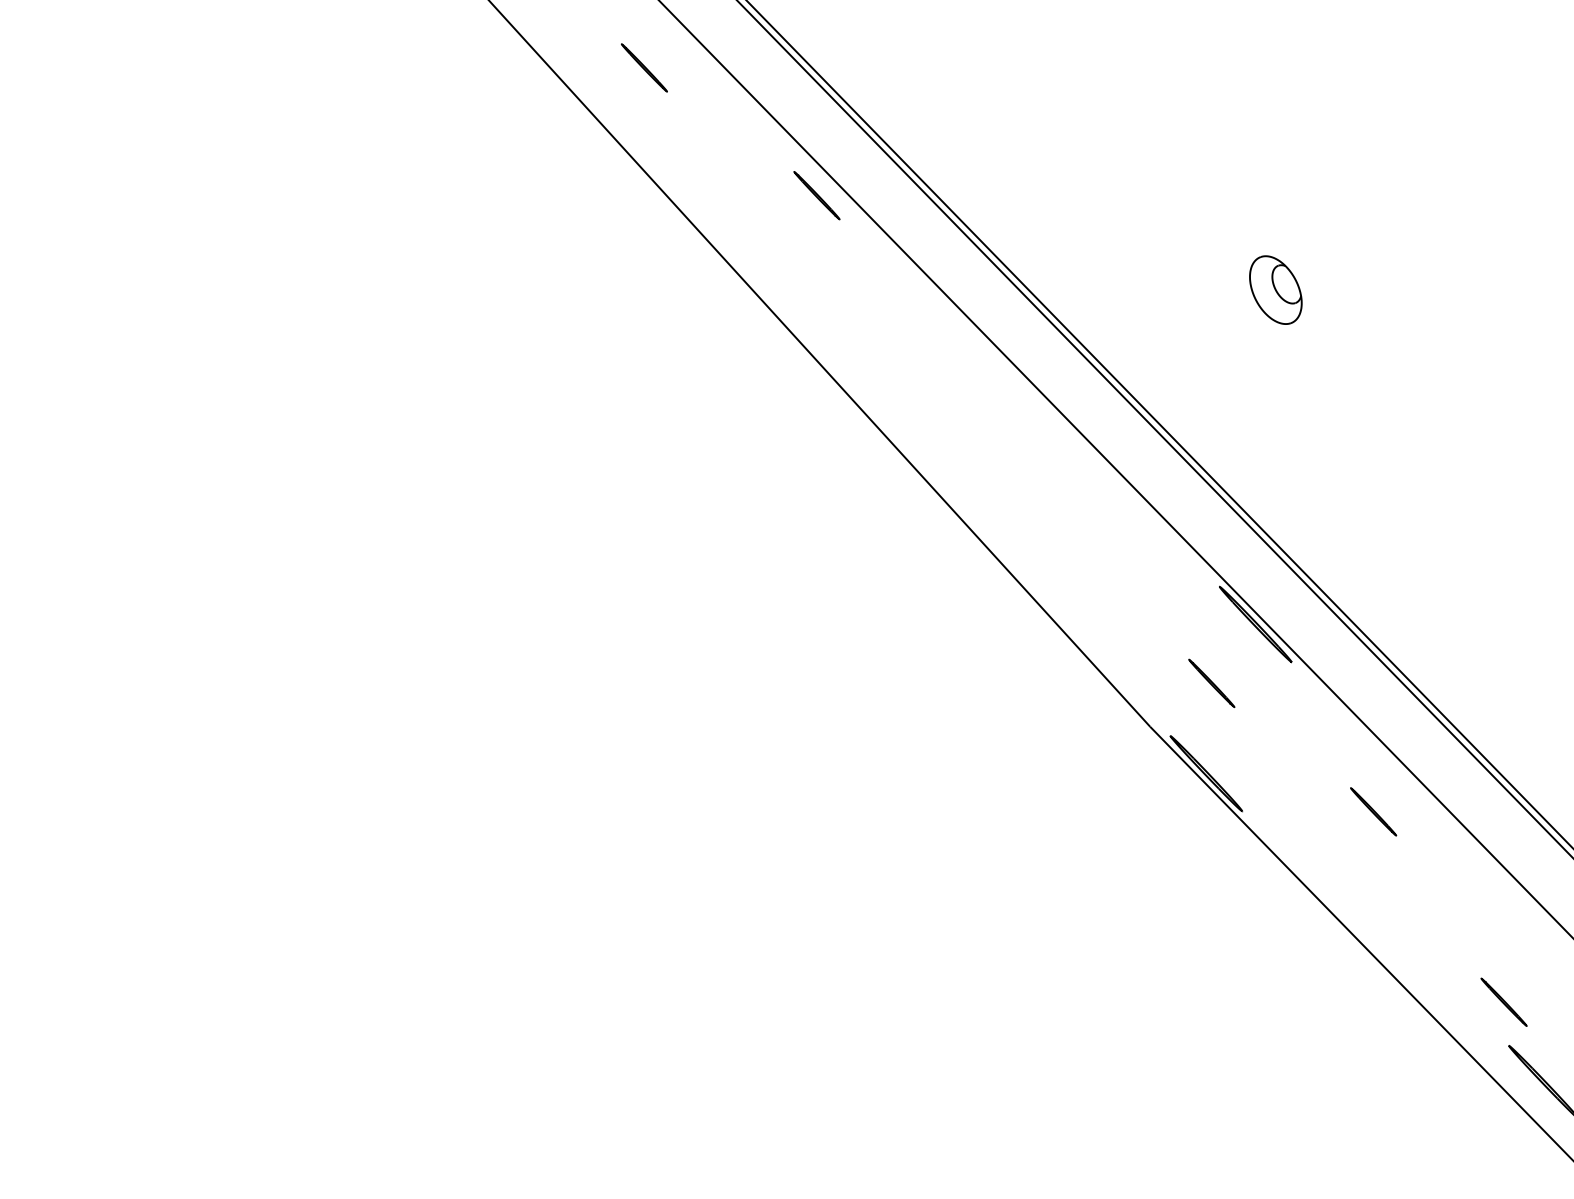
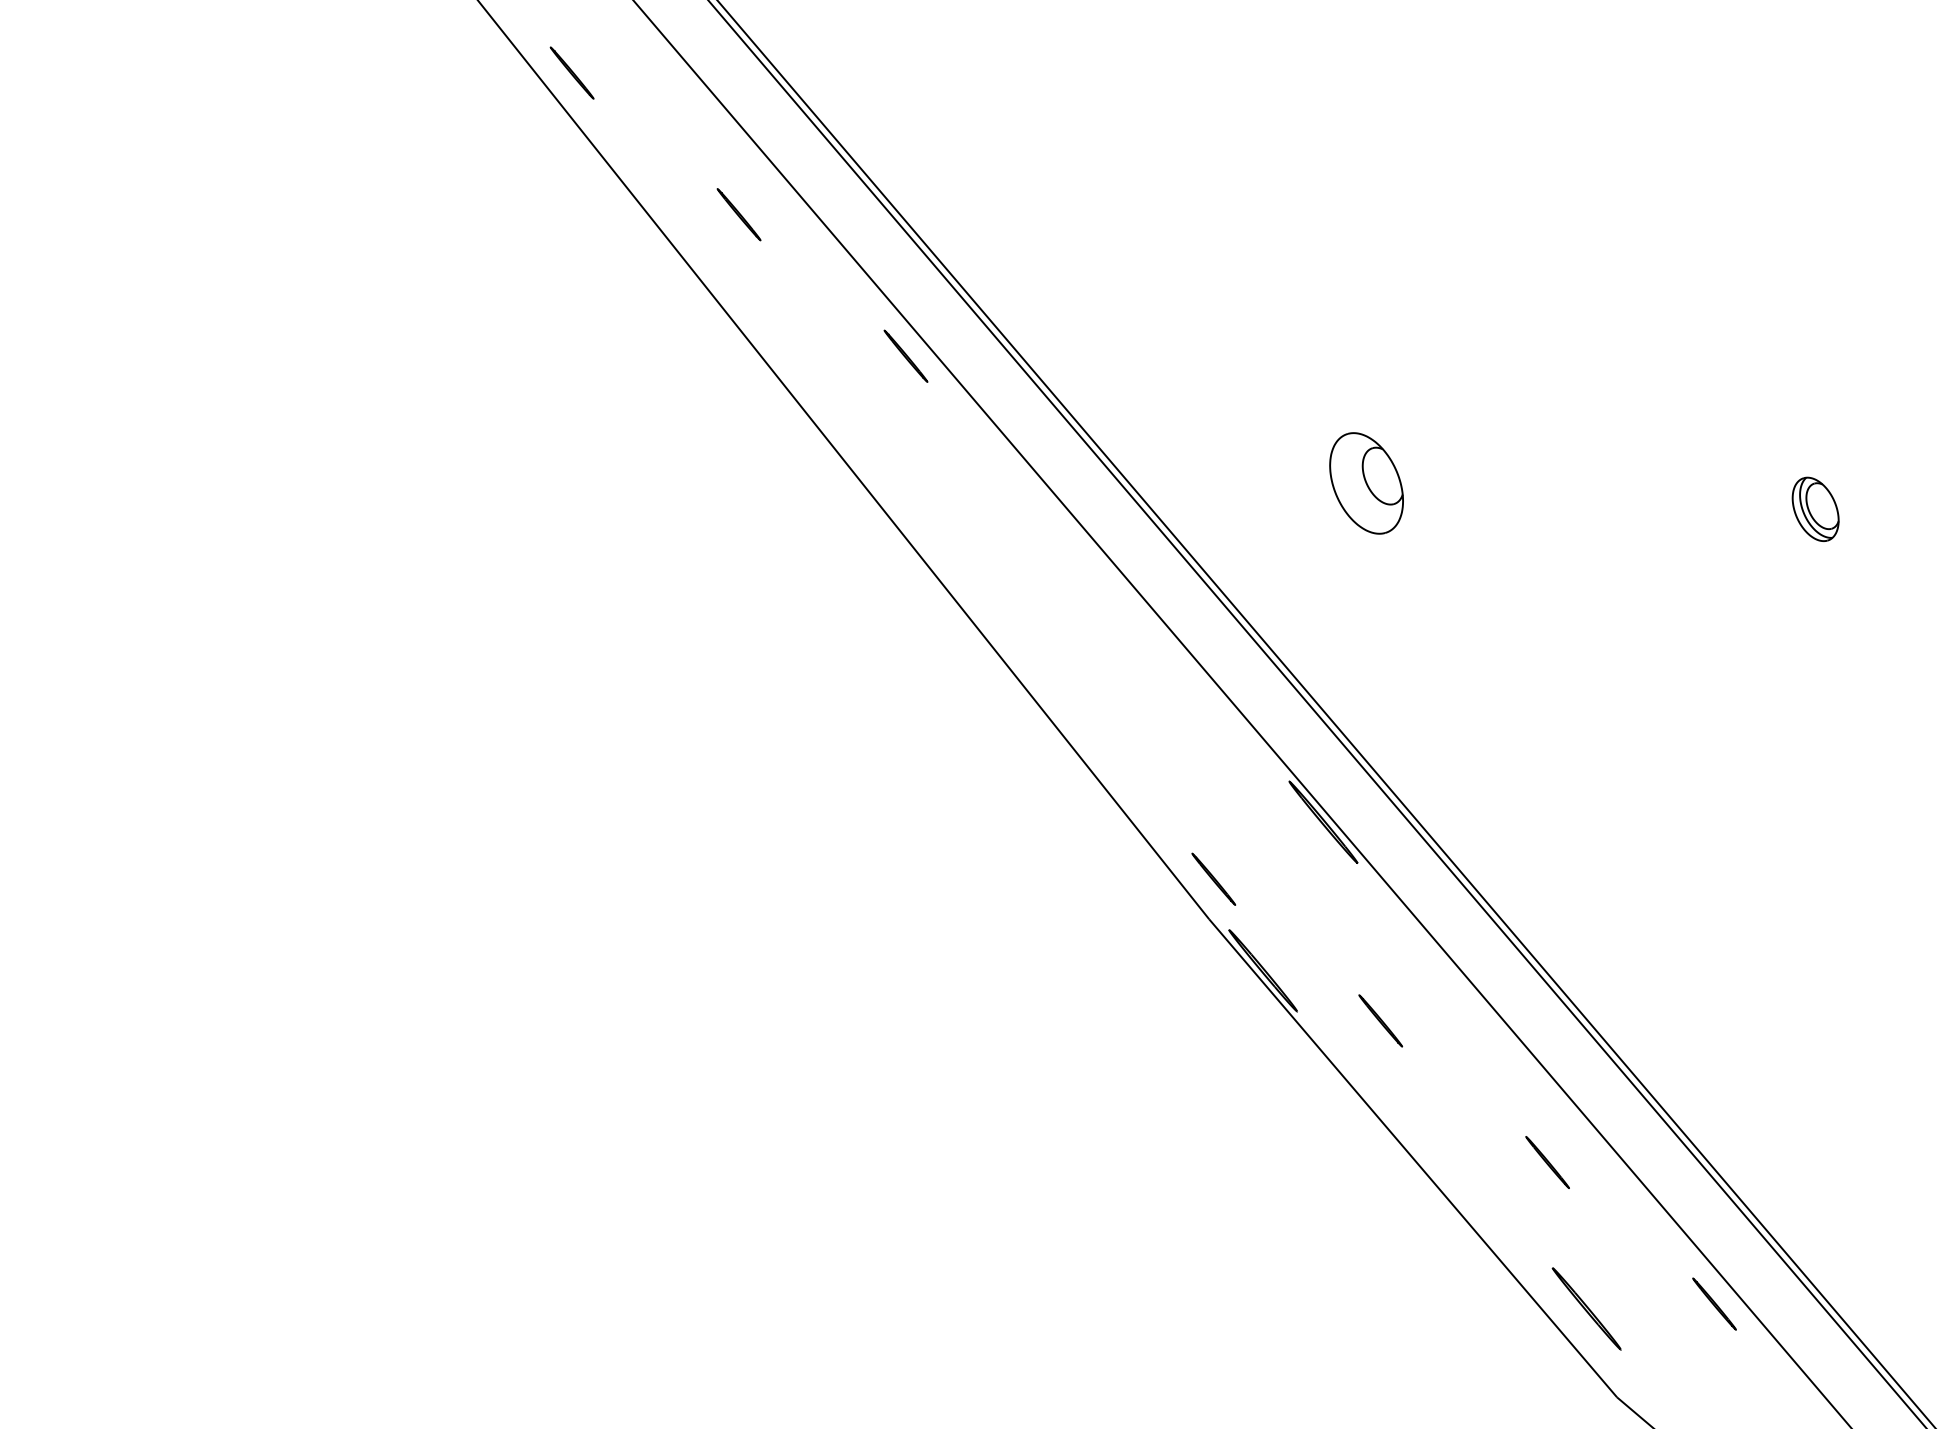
part: (1275, 290) -> (1366, 483), size x1.43
line: (1211, 682) -> (1213, 878), moved
line: (1373, 811) -> (1380, 1020), moved
line: (1503, 1002) -> (1547, 1162), moved

